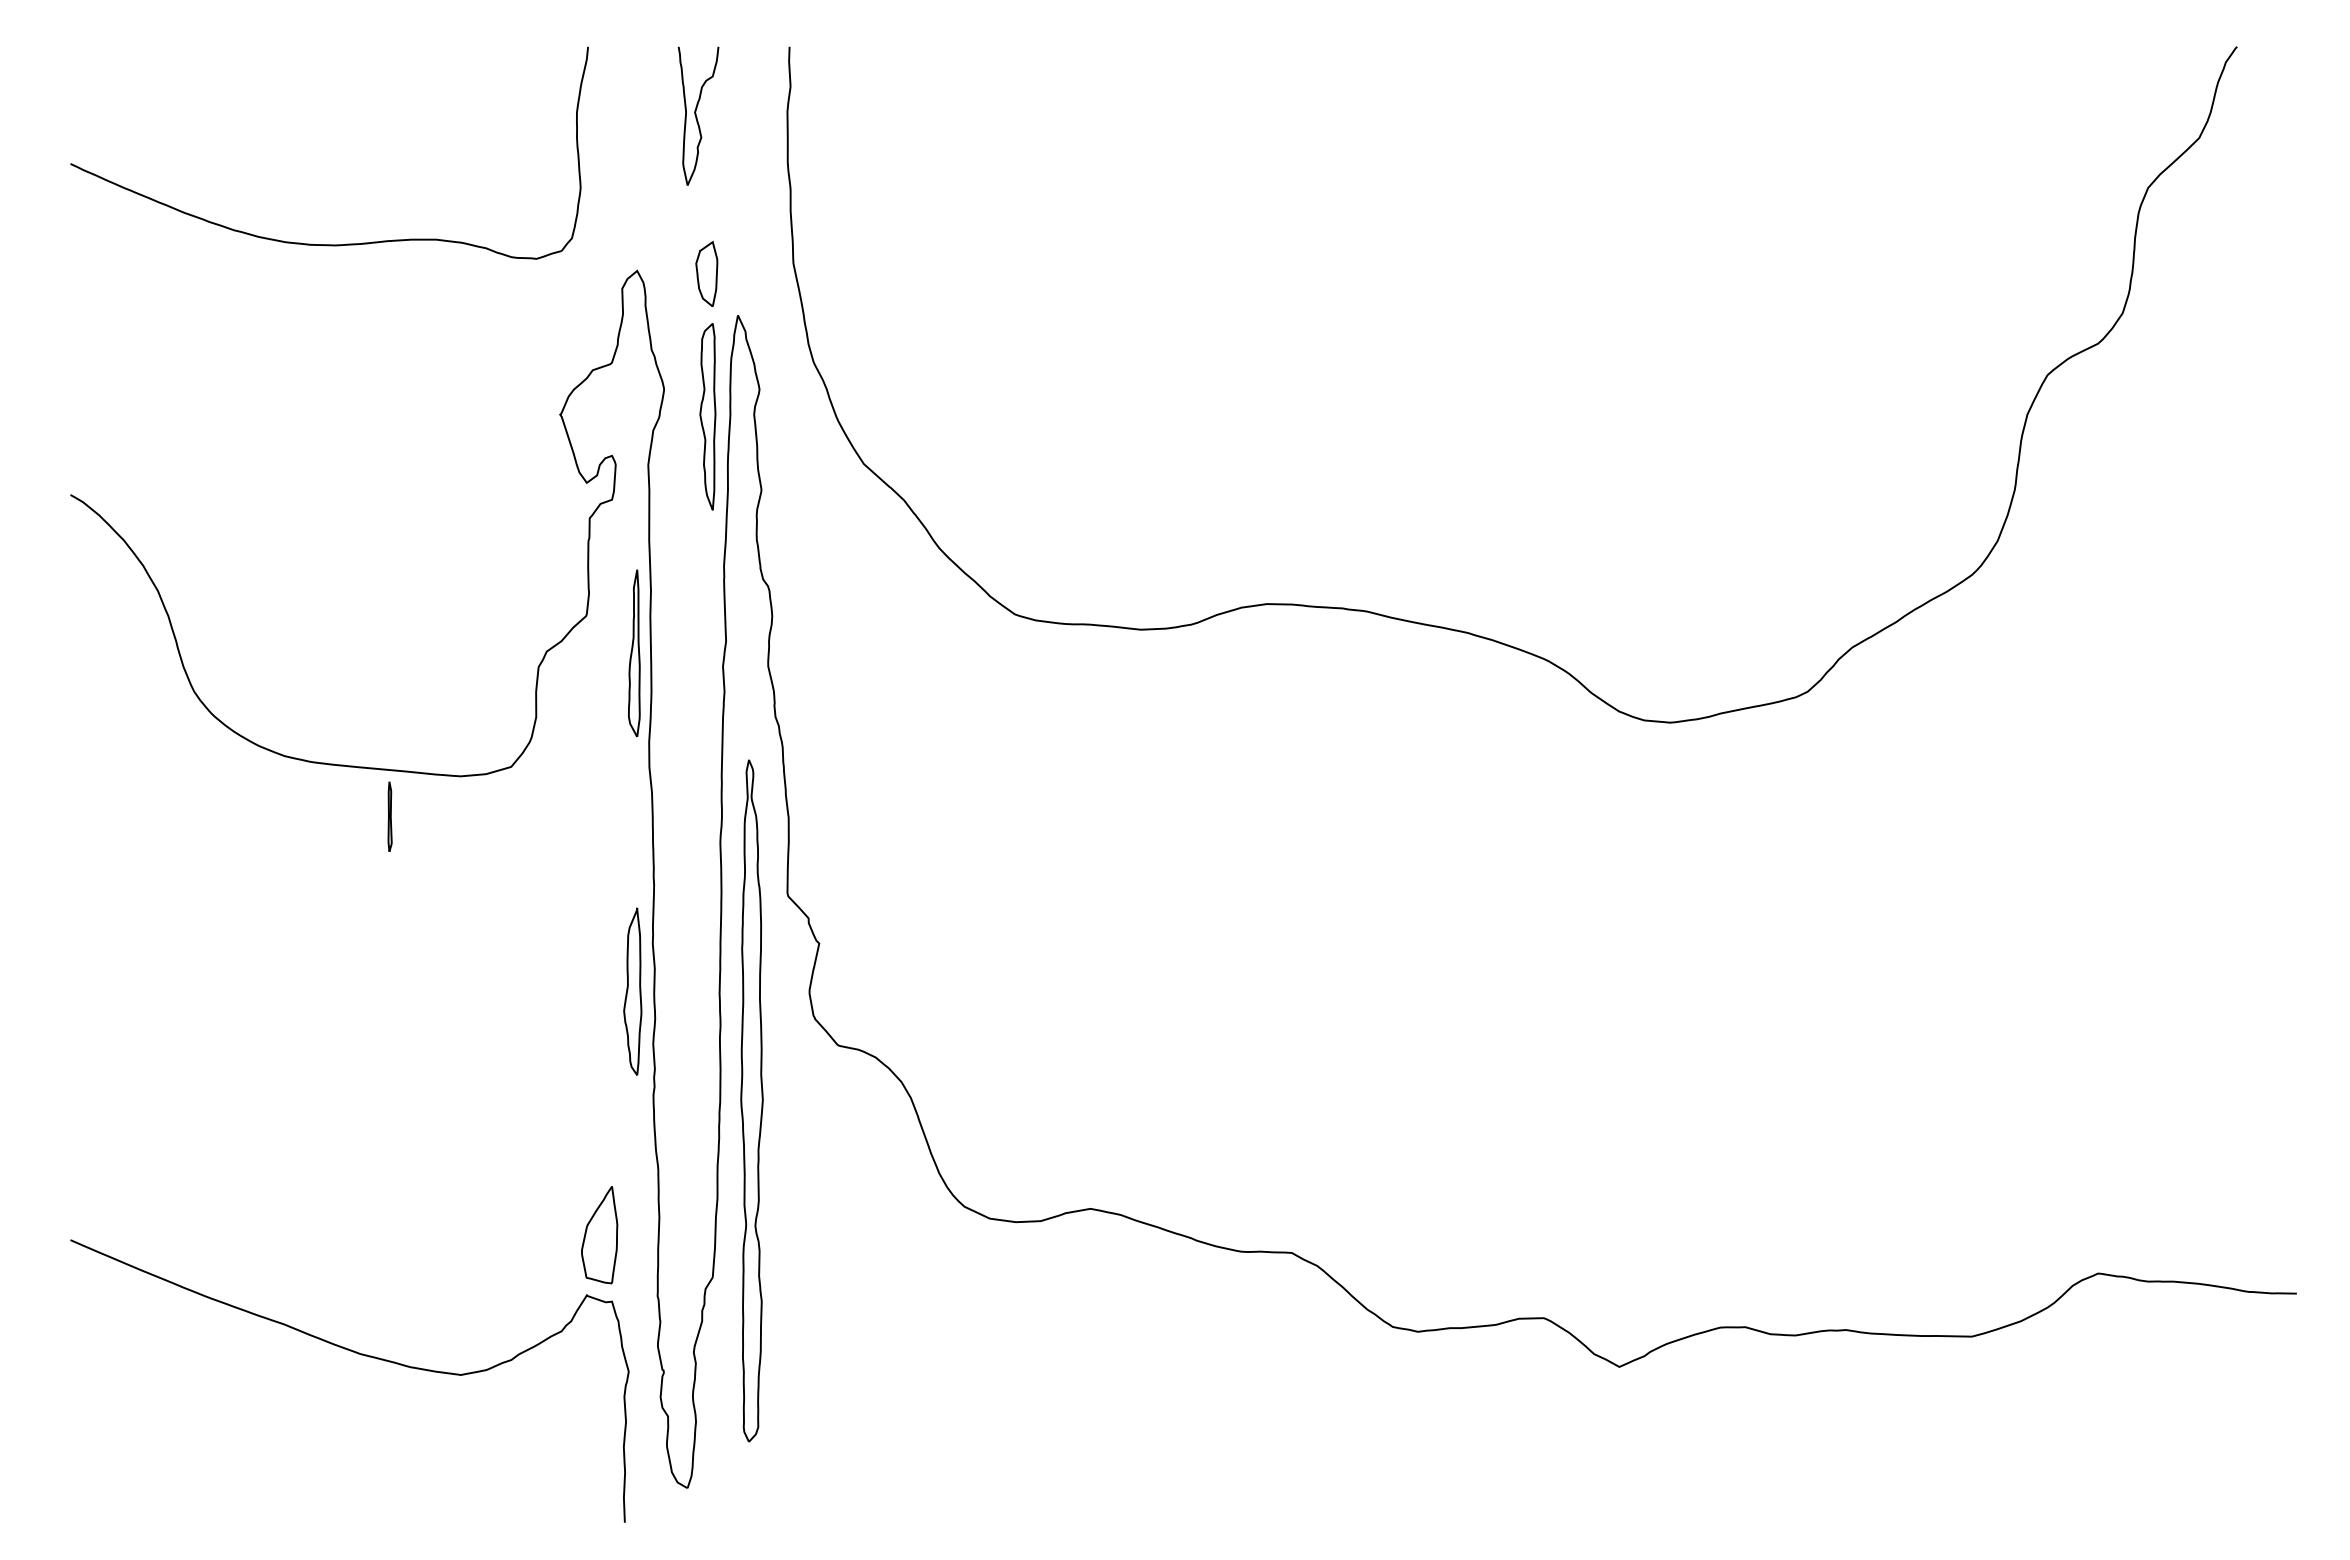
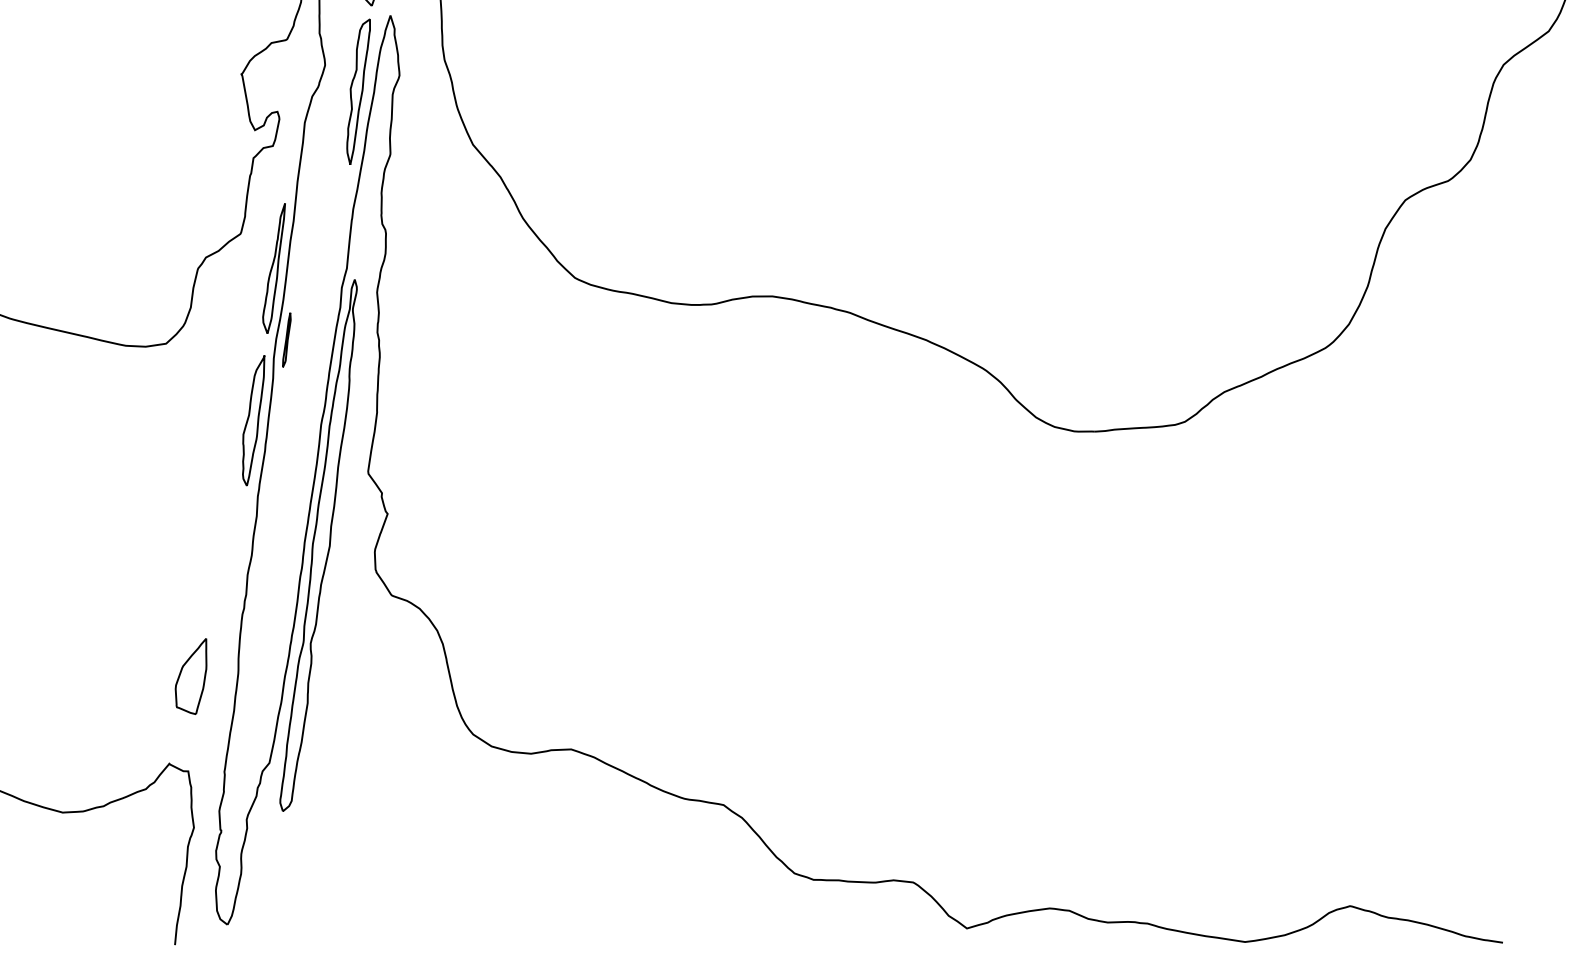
part: (389, 816) -> (286, 339), moved
part: (632, 991) -> (252, 420), moved
part: (751, 1100) -> (320, 545), moved
part: (599, 1235) -> (191, 675), moved

